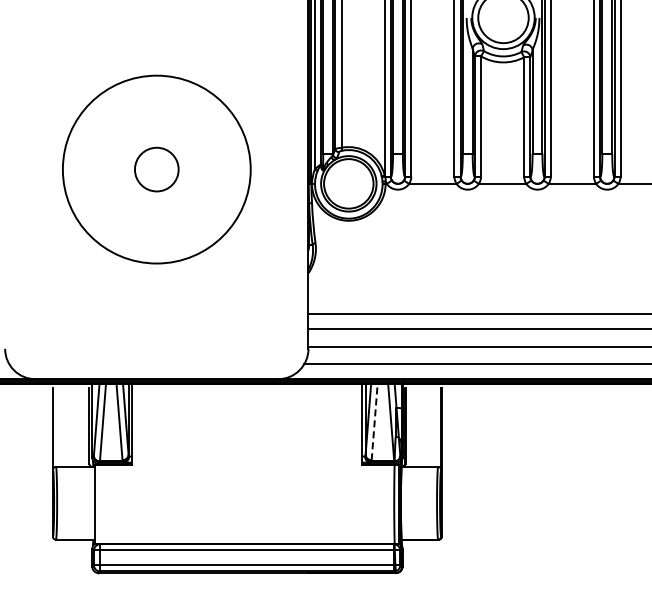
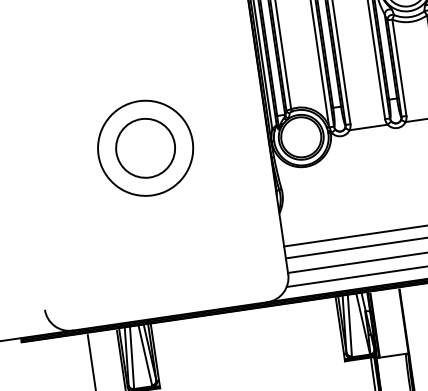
circle: (156, 169) -> (145, 148), size x0.62
circle: (156, 169) -> (145, 148), size x1.67
line: (374, 421) -> (349, 324), dashed -> solid

